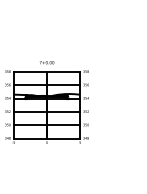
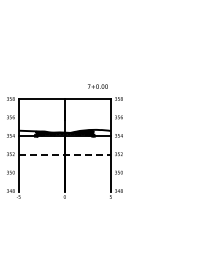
text: (46, 62) -> (97, 86), moved
line: (46, 85) -> (64, 117), removed
line: (47, 111) -> (65, 154), solid -> dashed
line: (46, 125) -> (64, 173), removed
line: (46, 138) -> (64, 191), removed

